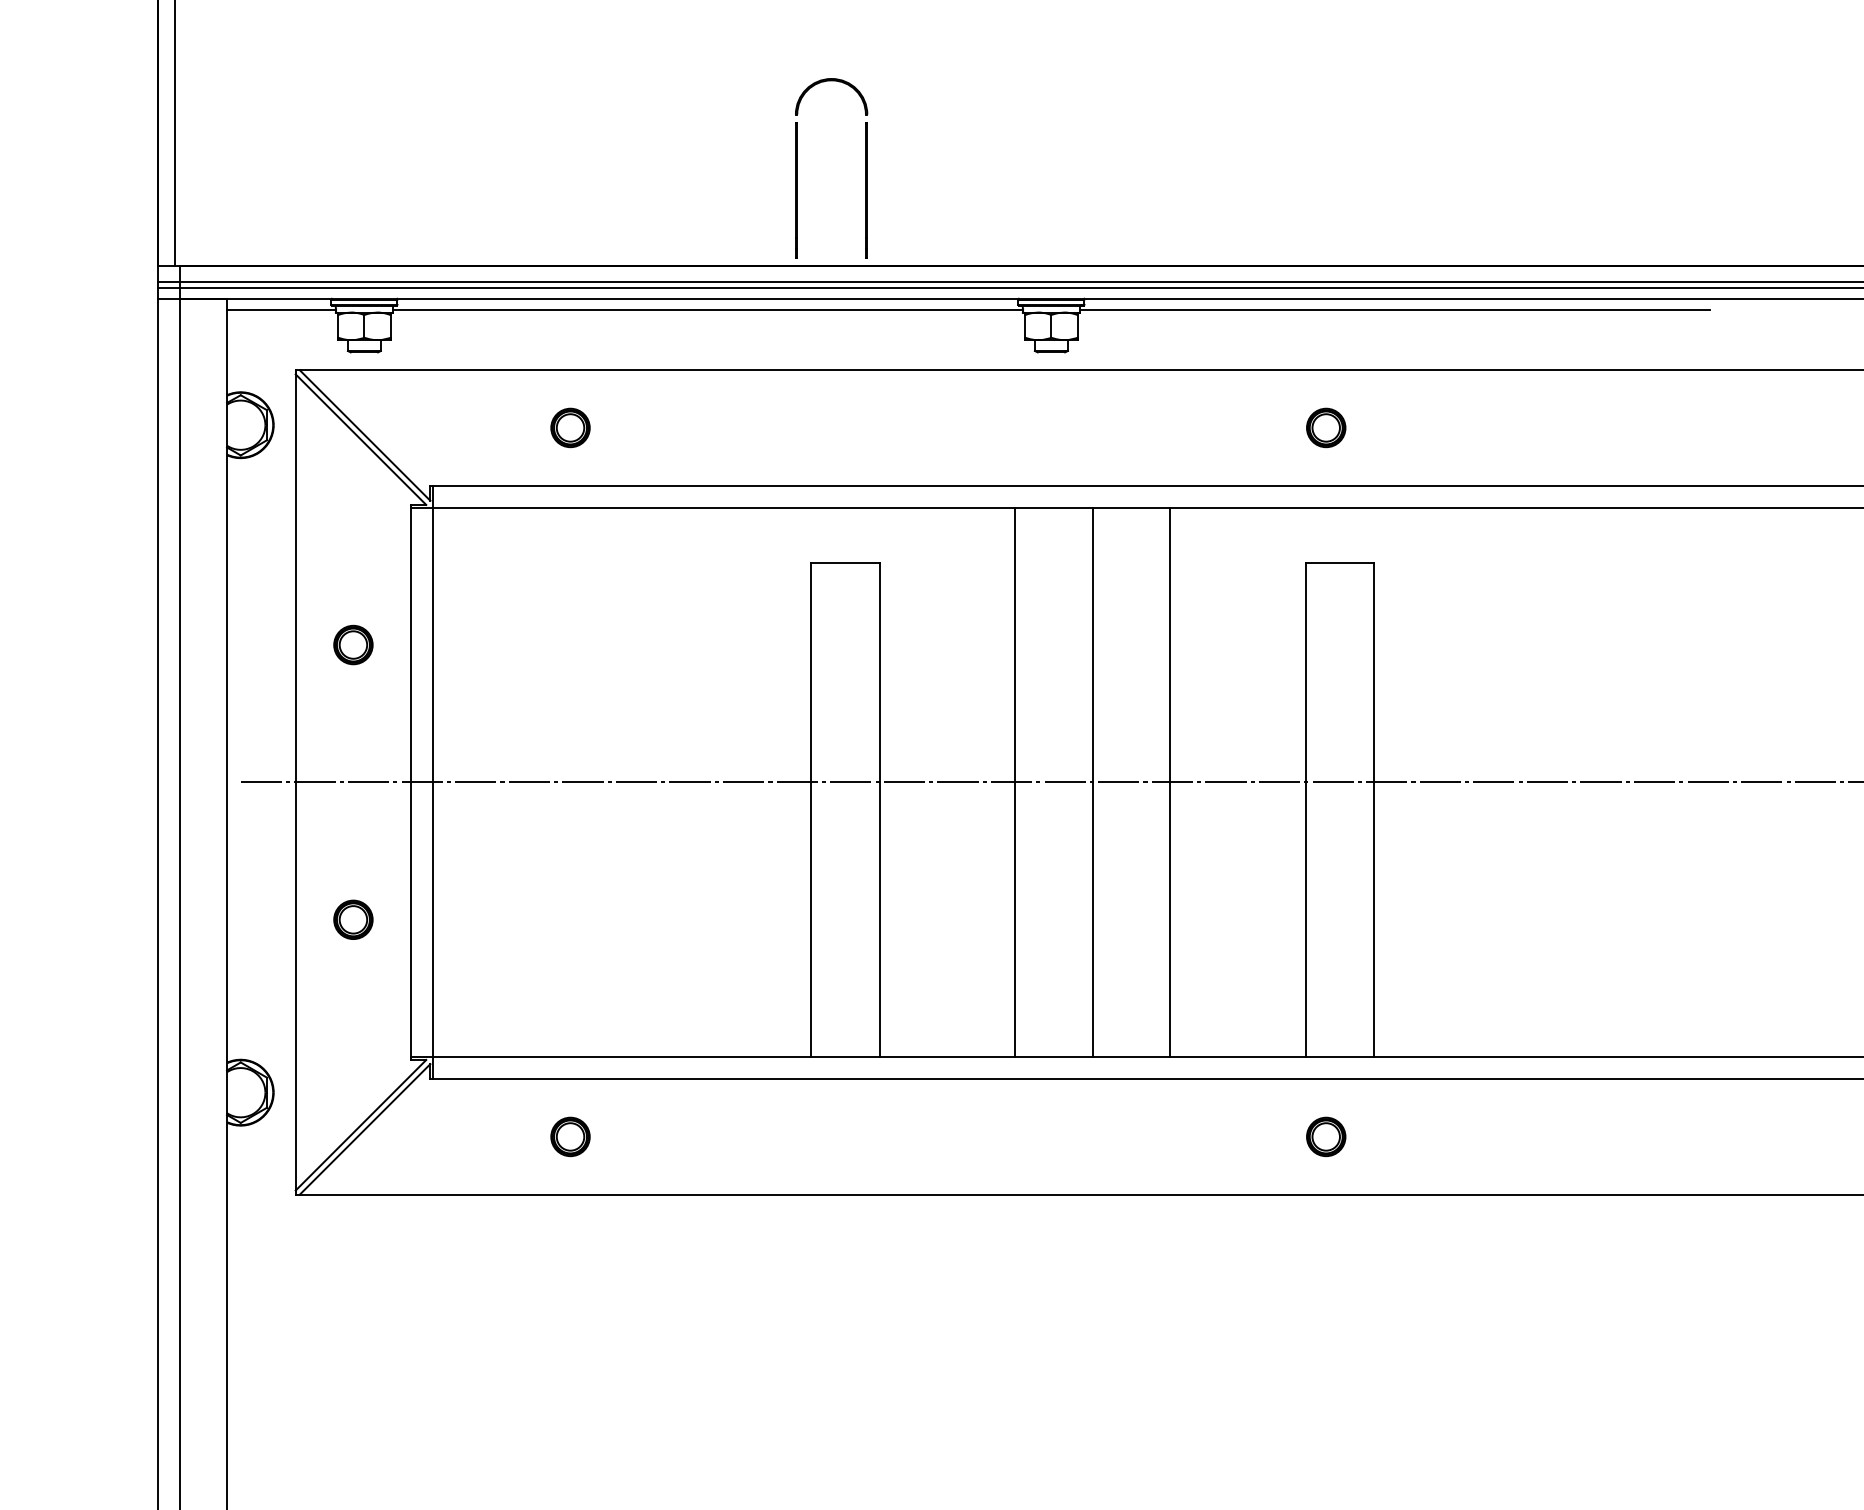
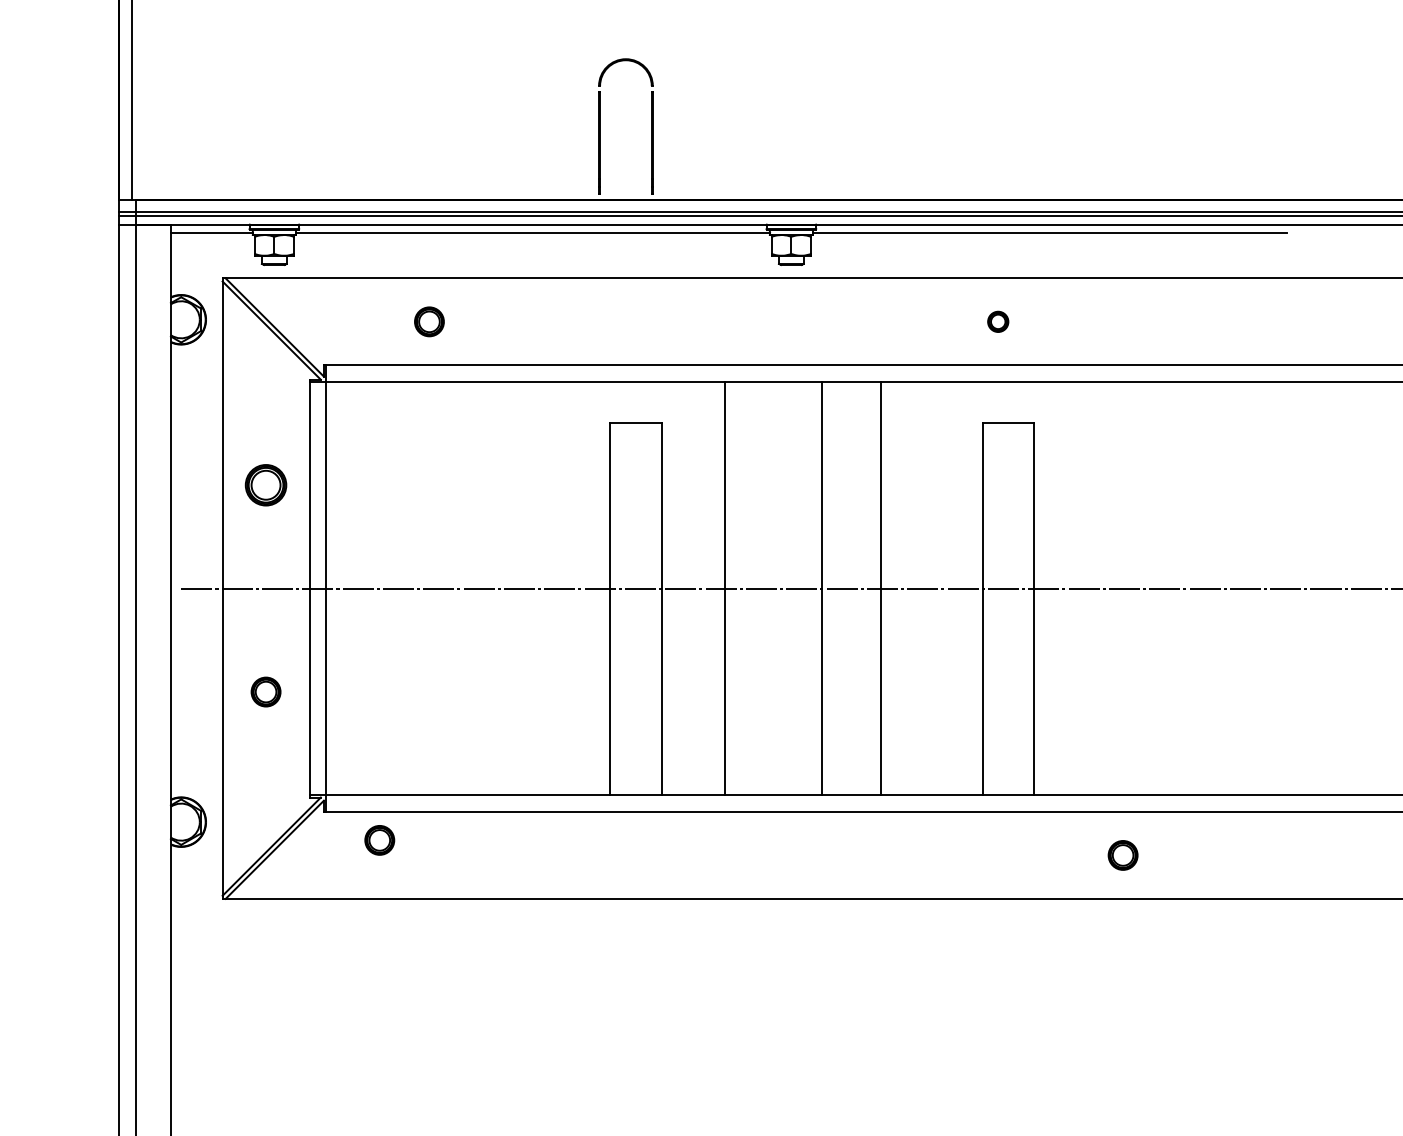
part: (1326, 427) -> (998, 321), size x0.7
part: (353, 644) -> (266, 484), size x1.4
line: (1015, 782) -> (725, 588), moved
part: (570, 1136) -> (379, 840), moved
part: (1326, 1136) -> (1123, 855), moved

